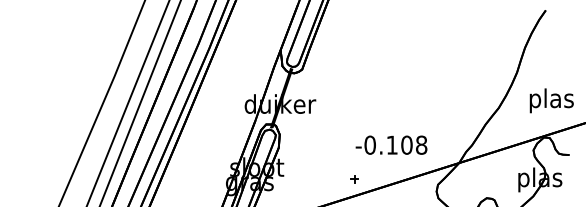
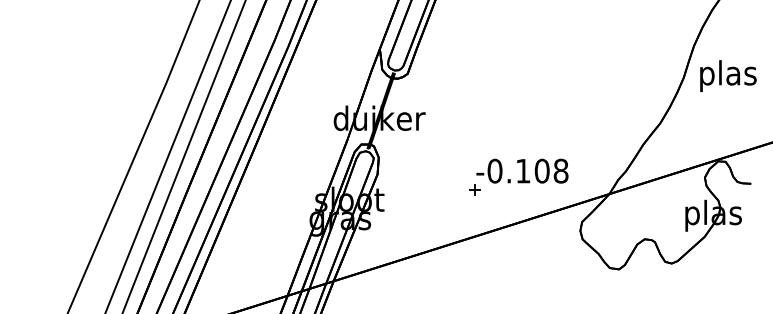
text: (551, 100) -> (728, 75), moved
part: (354, 178) -> (474, 189), moved

